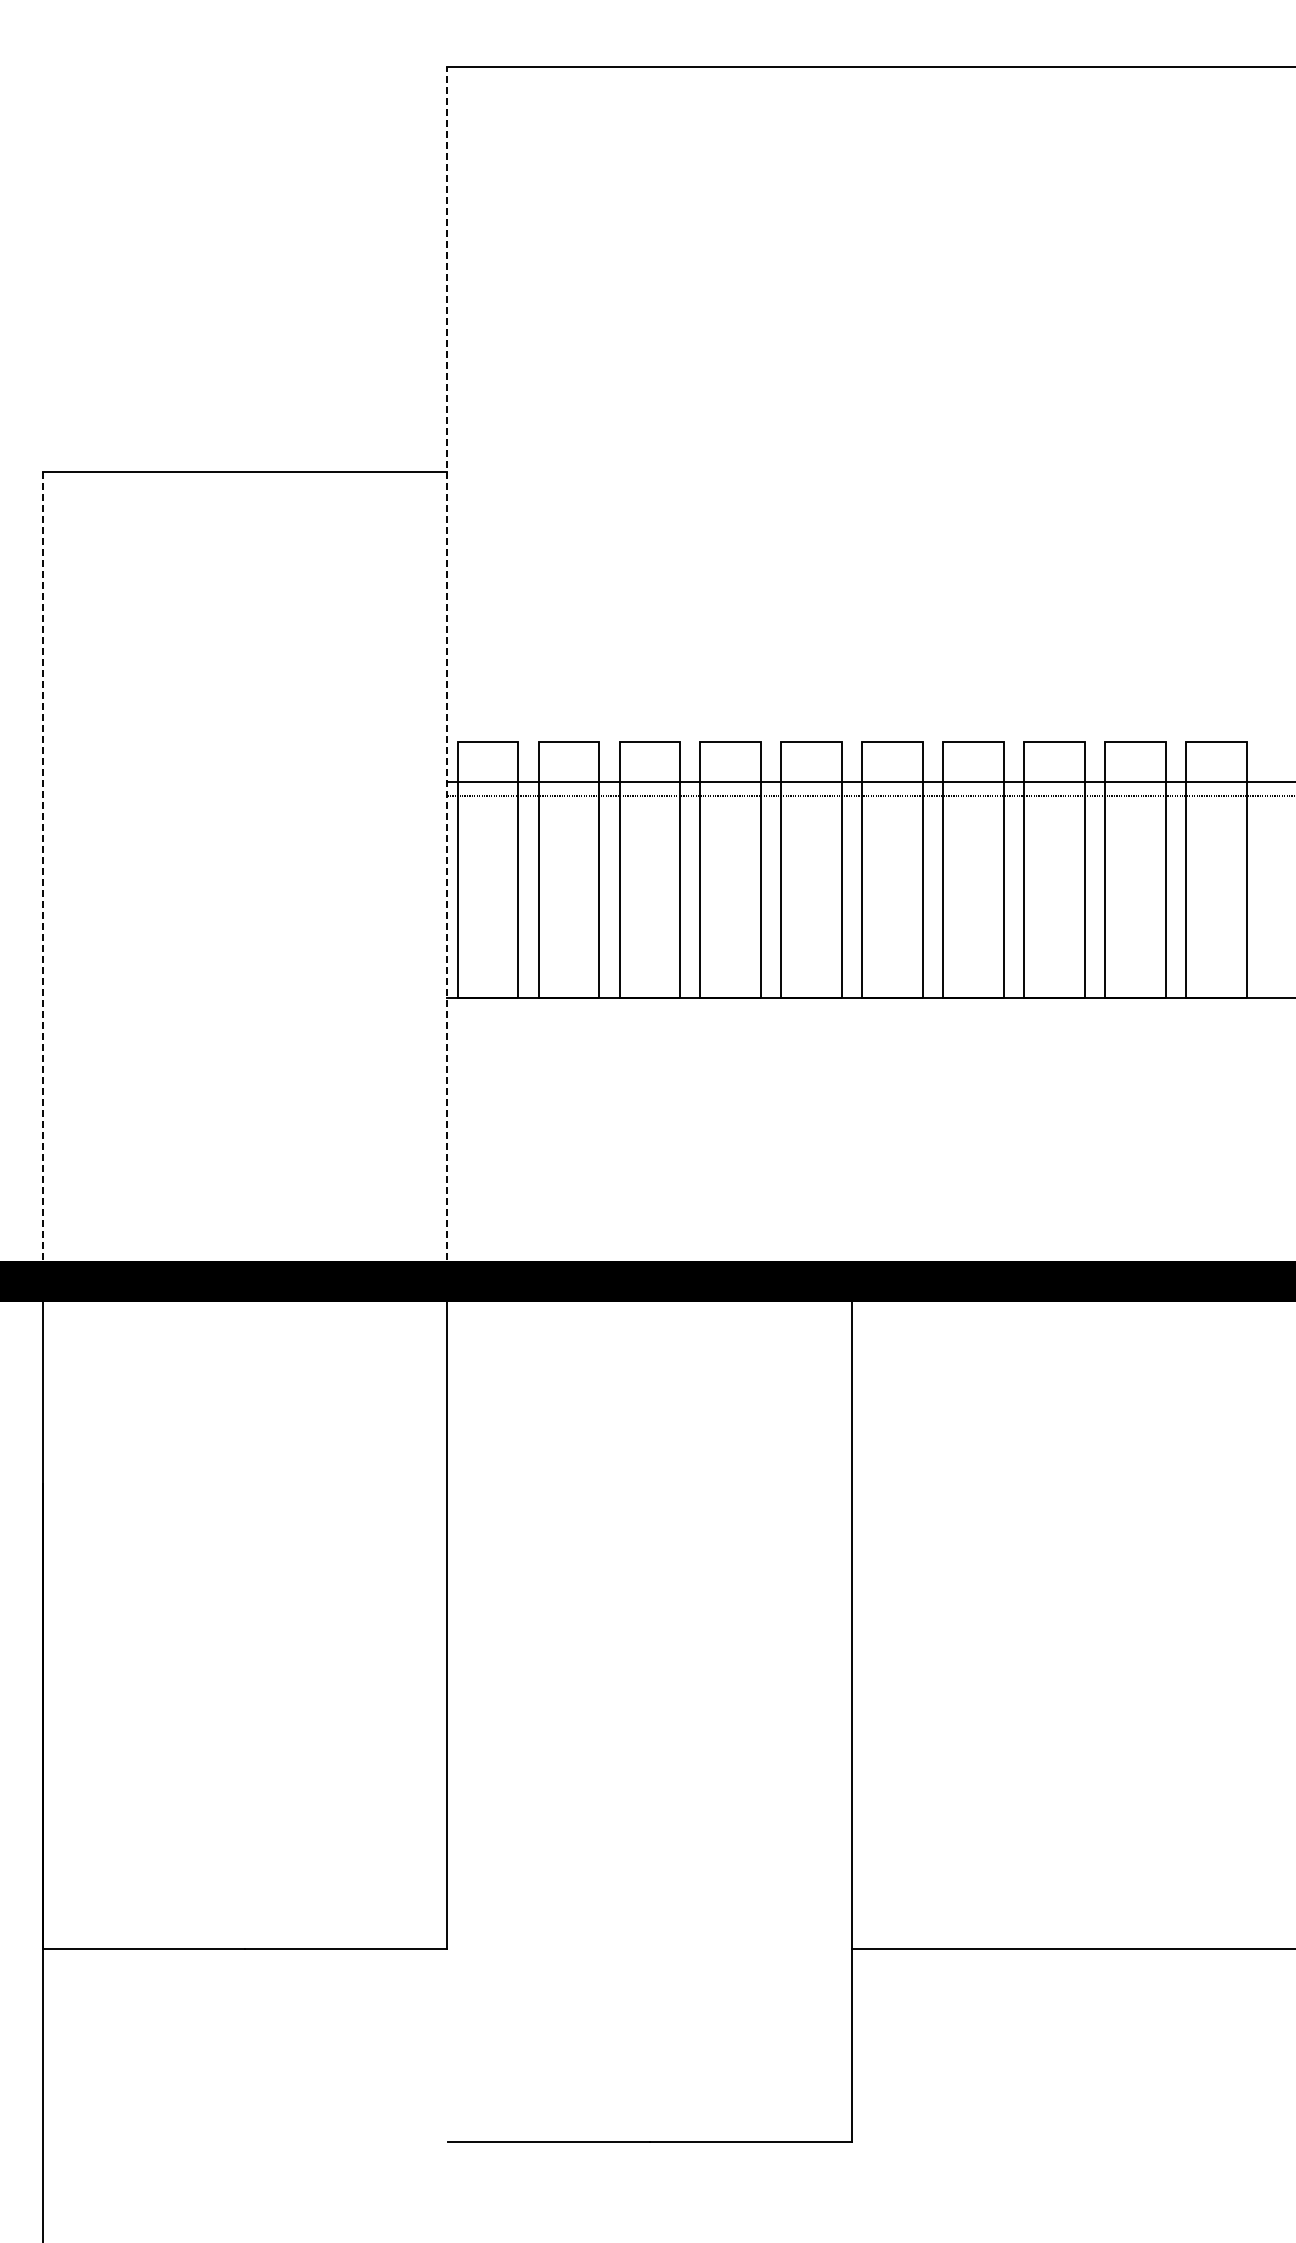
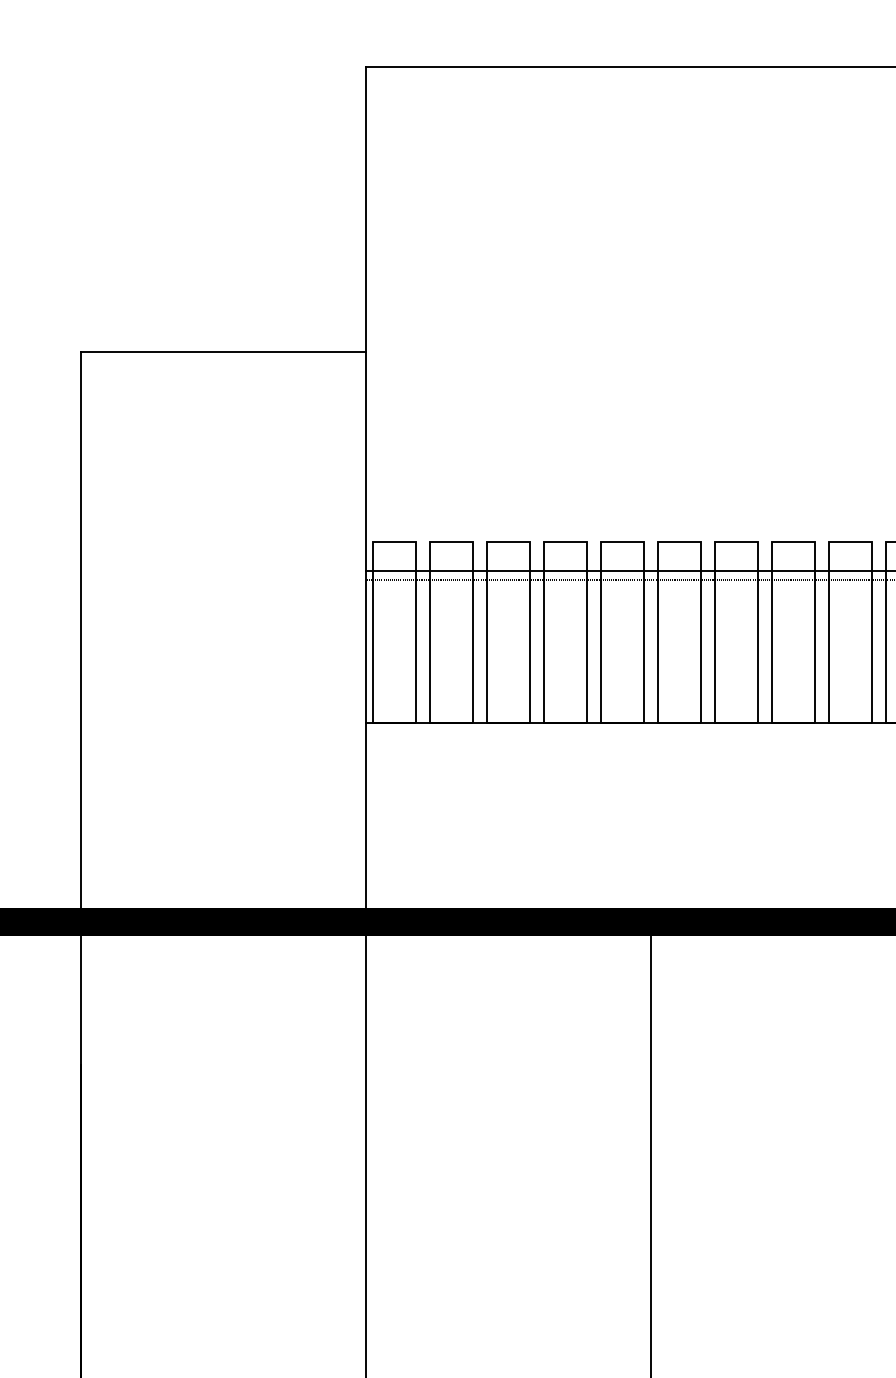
line: (447, 673) -> (366, 493), dashed -> solid
line: (42, 876) -> (81, 636), dashed -> solid

